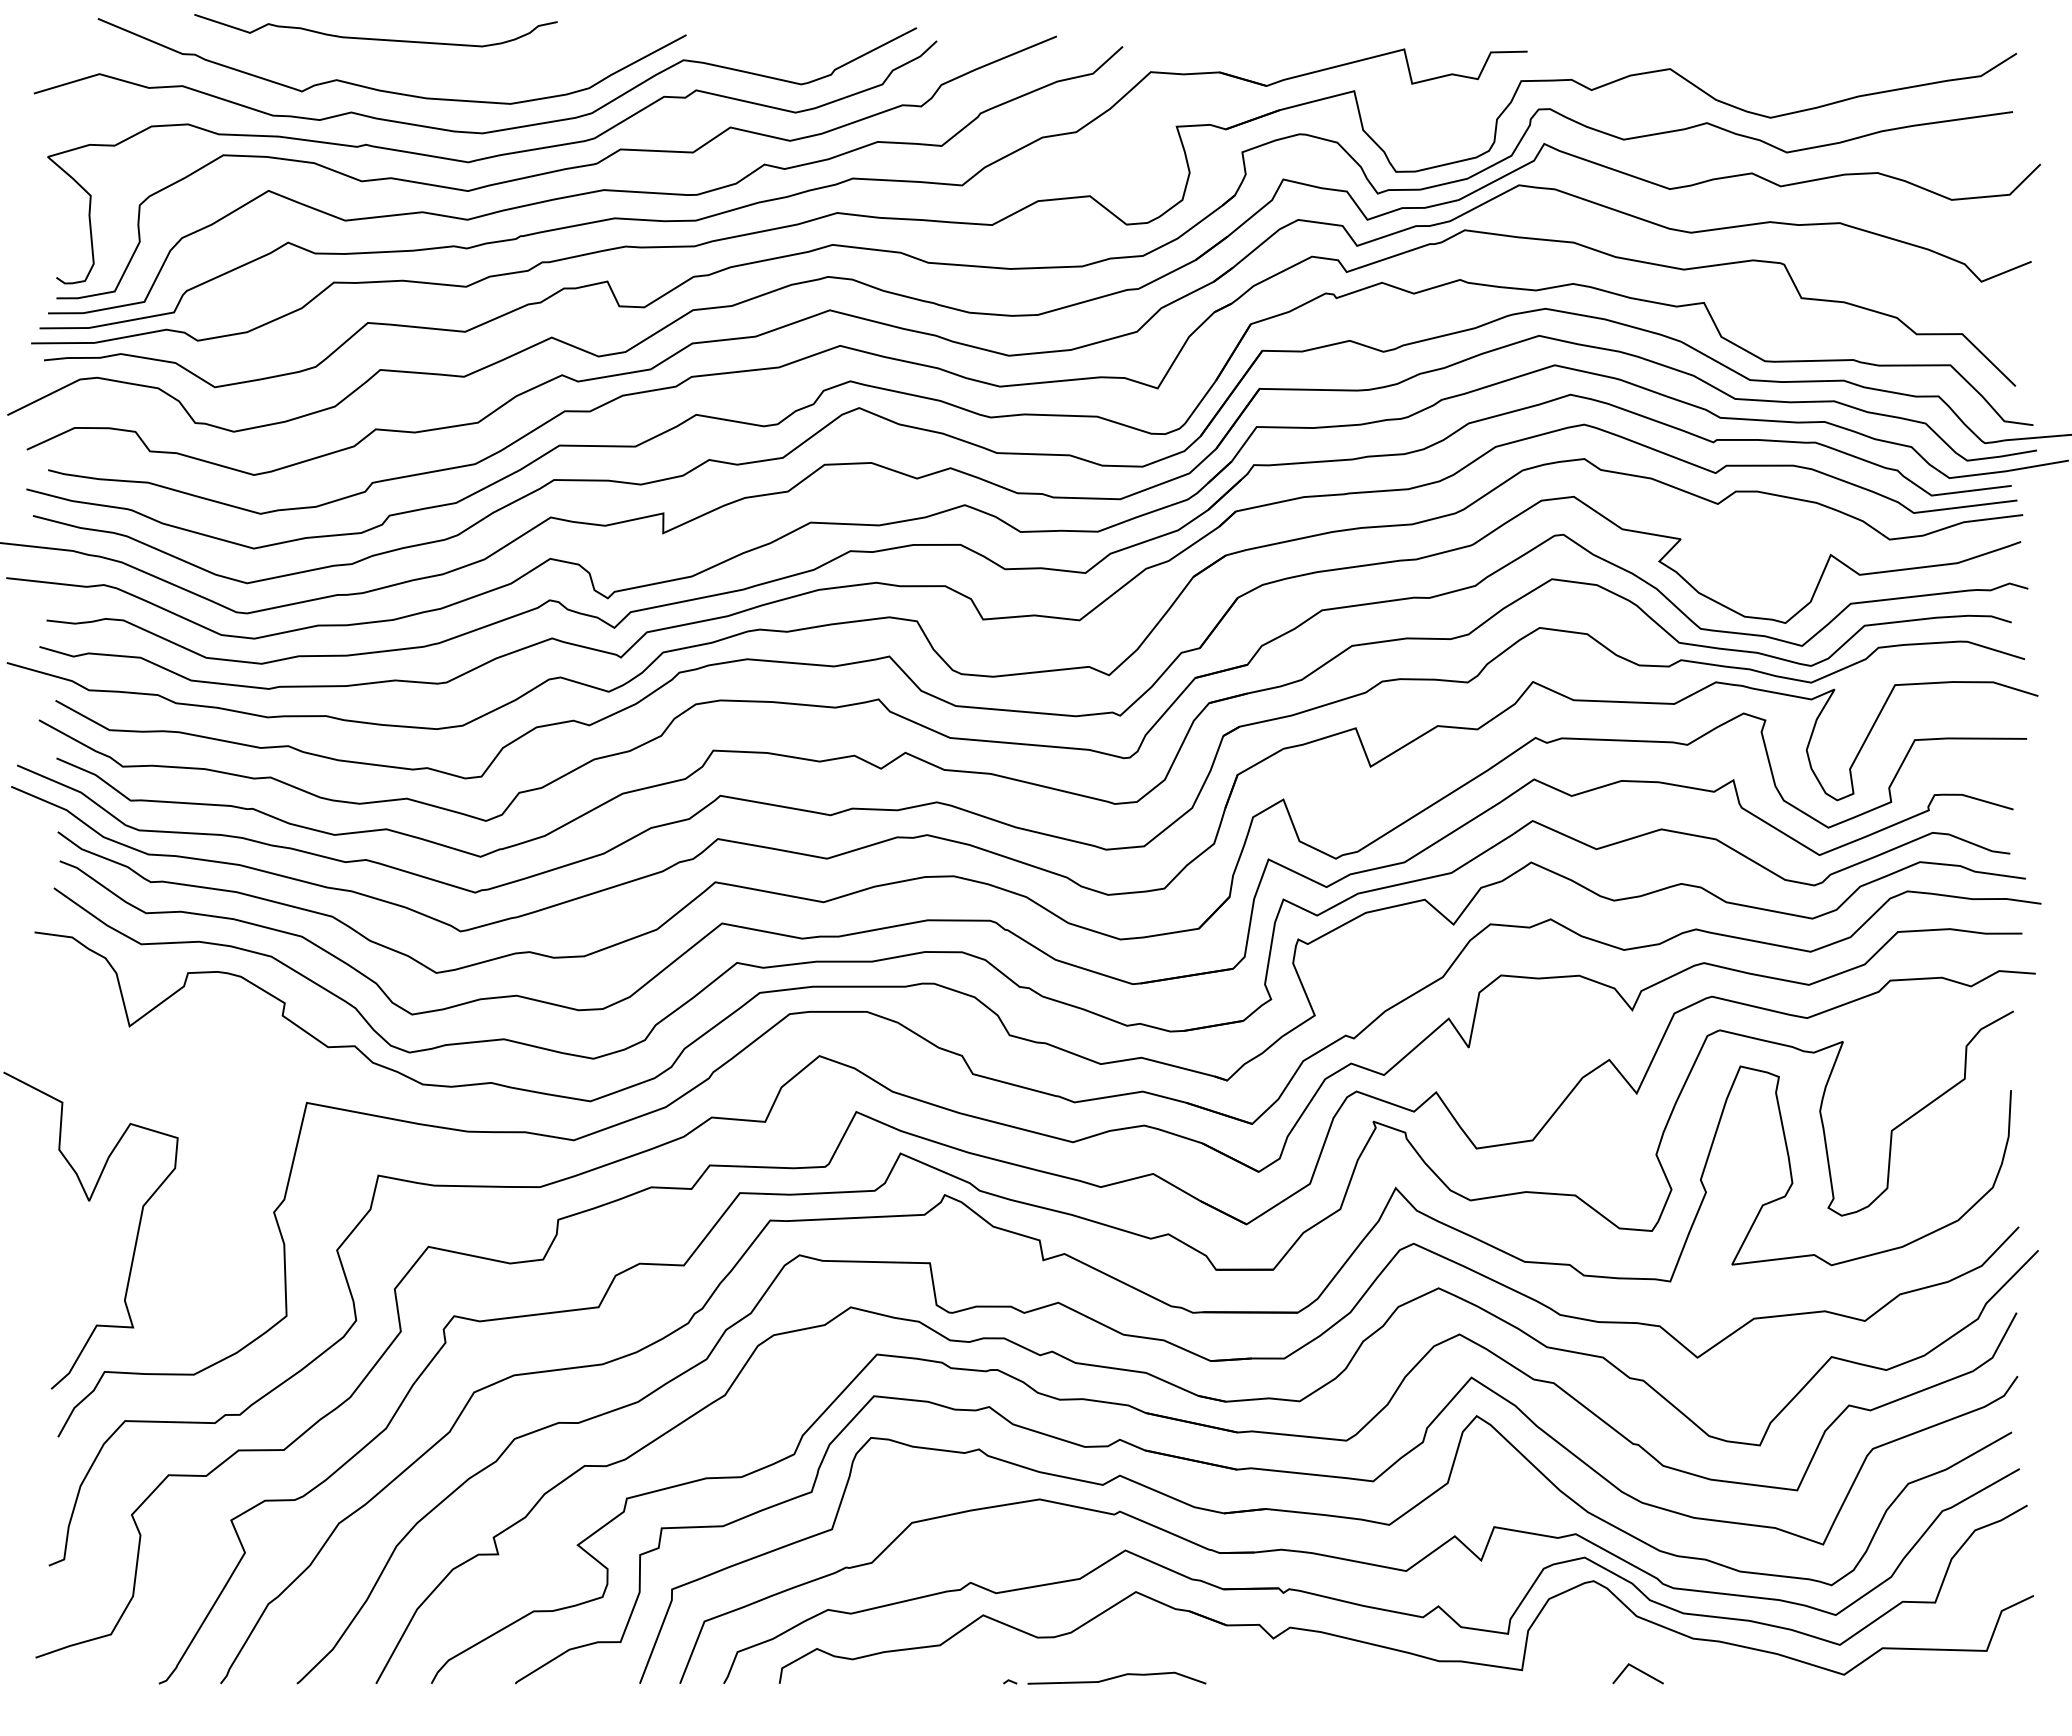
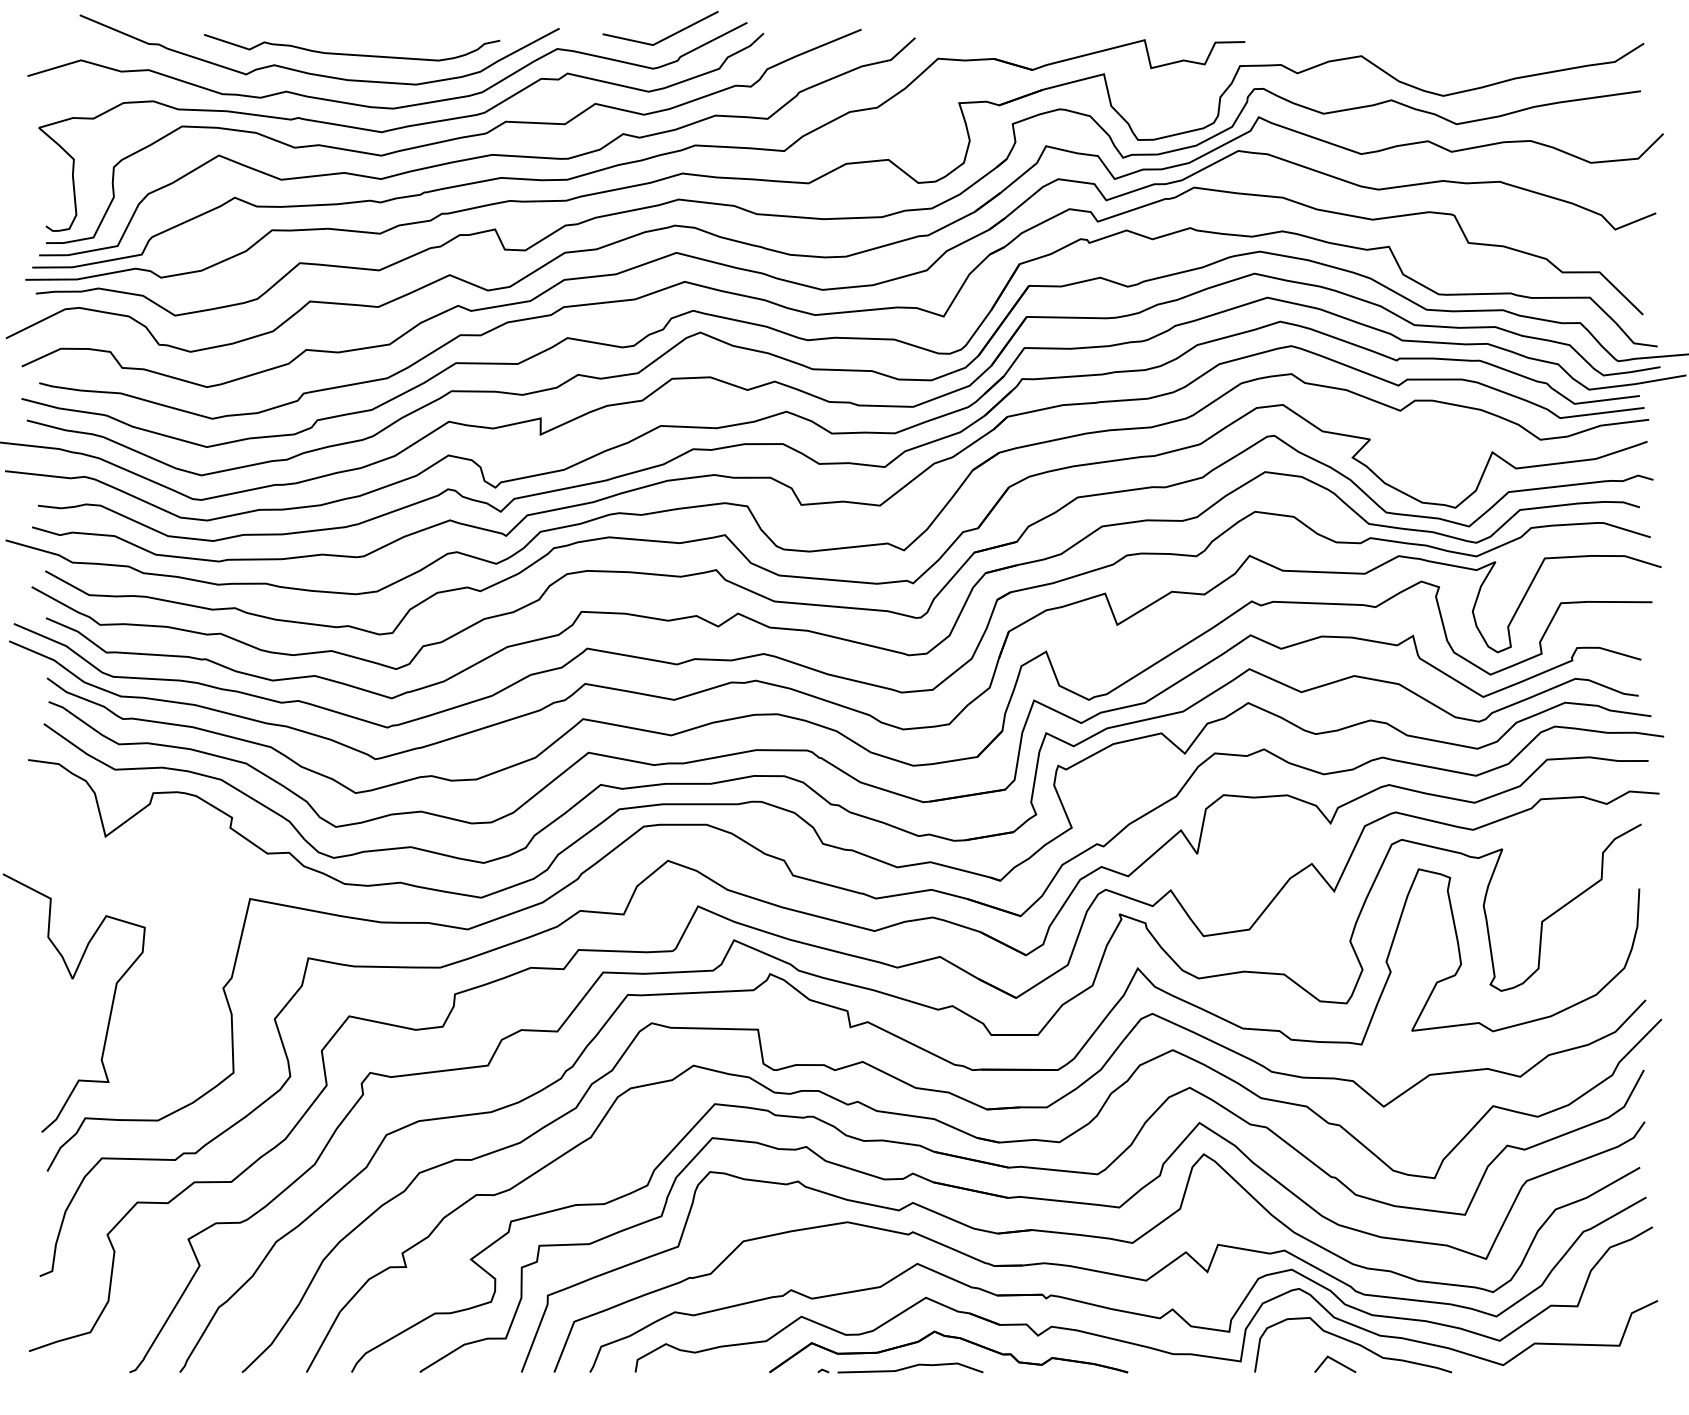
curve: (375, 38) -> (351, 54), moved
line: (816, 46) -> (665, 37), added
part: (1167, 1641) -> (951, 1338), added
curve: (1659, 1647) -> (1352, 1342), added

